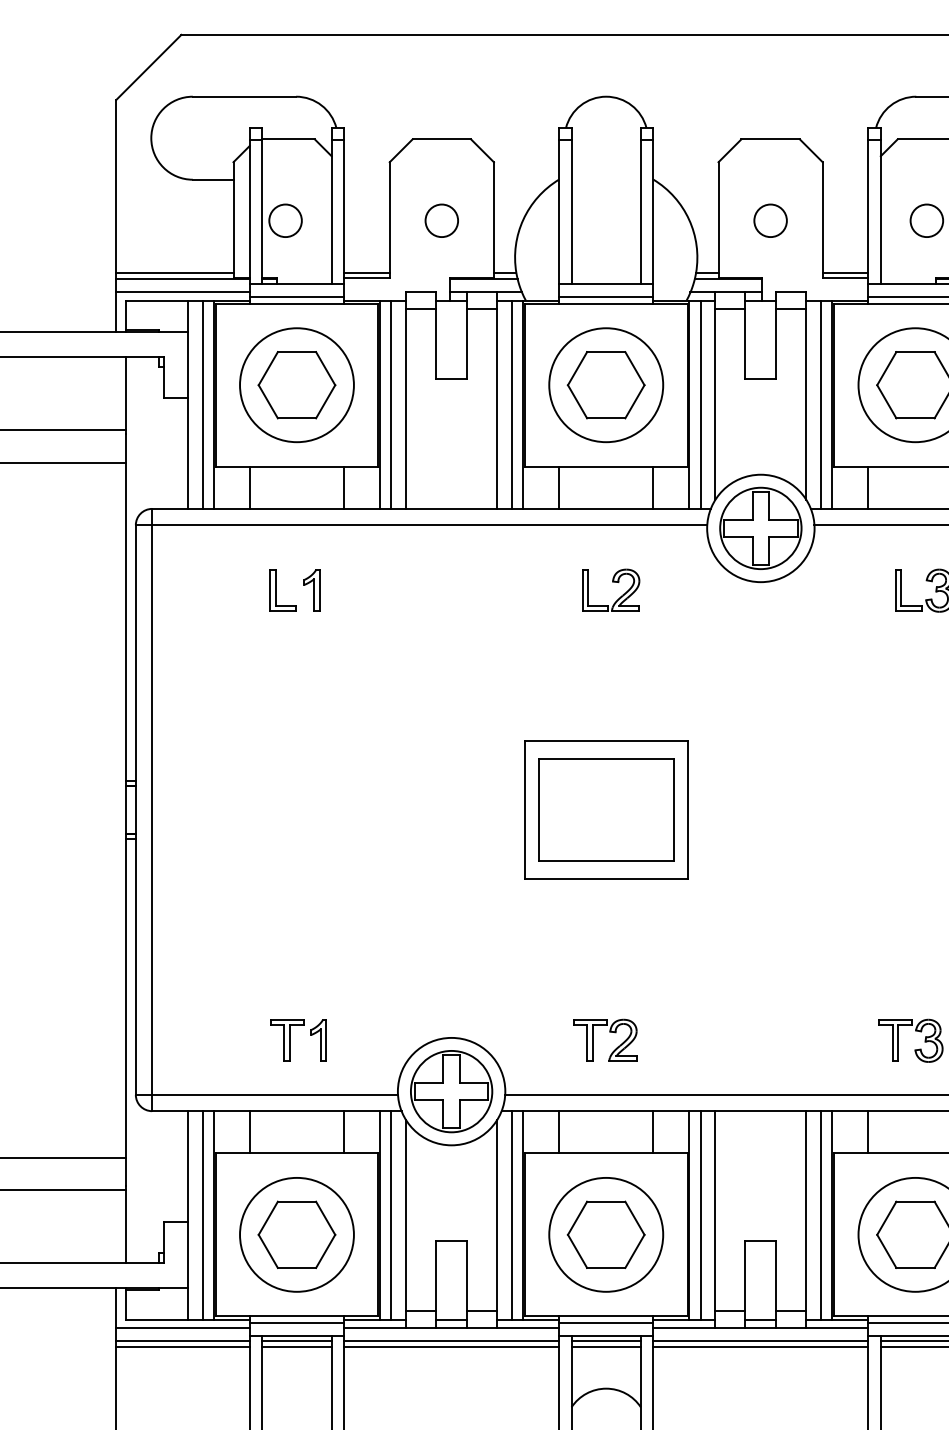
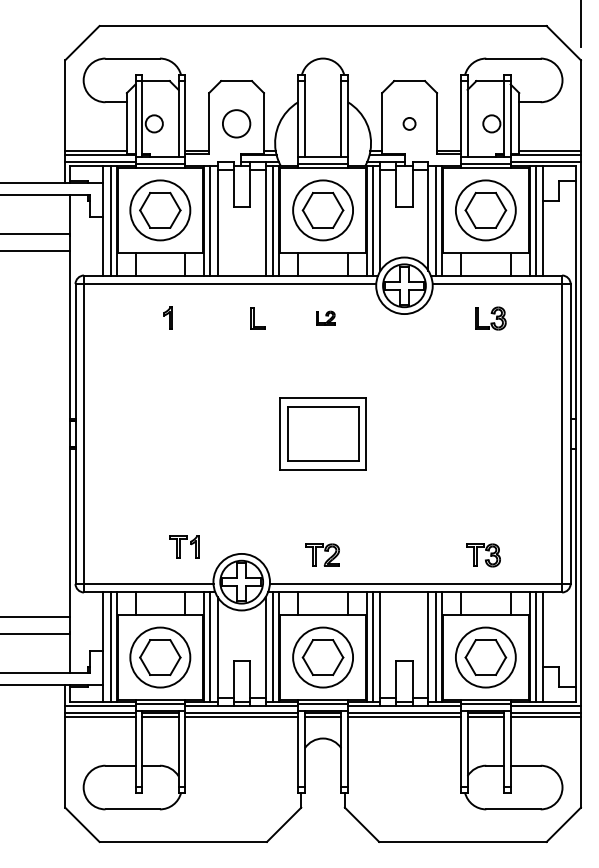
circle: (441, 220) -> (236, 123), size x1.6
circle: (770, 220) -> (409, 123), size x0.7
part: (610, 588) -> (325, 317), size x0.6
part: (282, 590) -> (257, 318), moved
part: (299, 1039) -> (184, 546), moved

